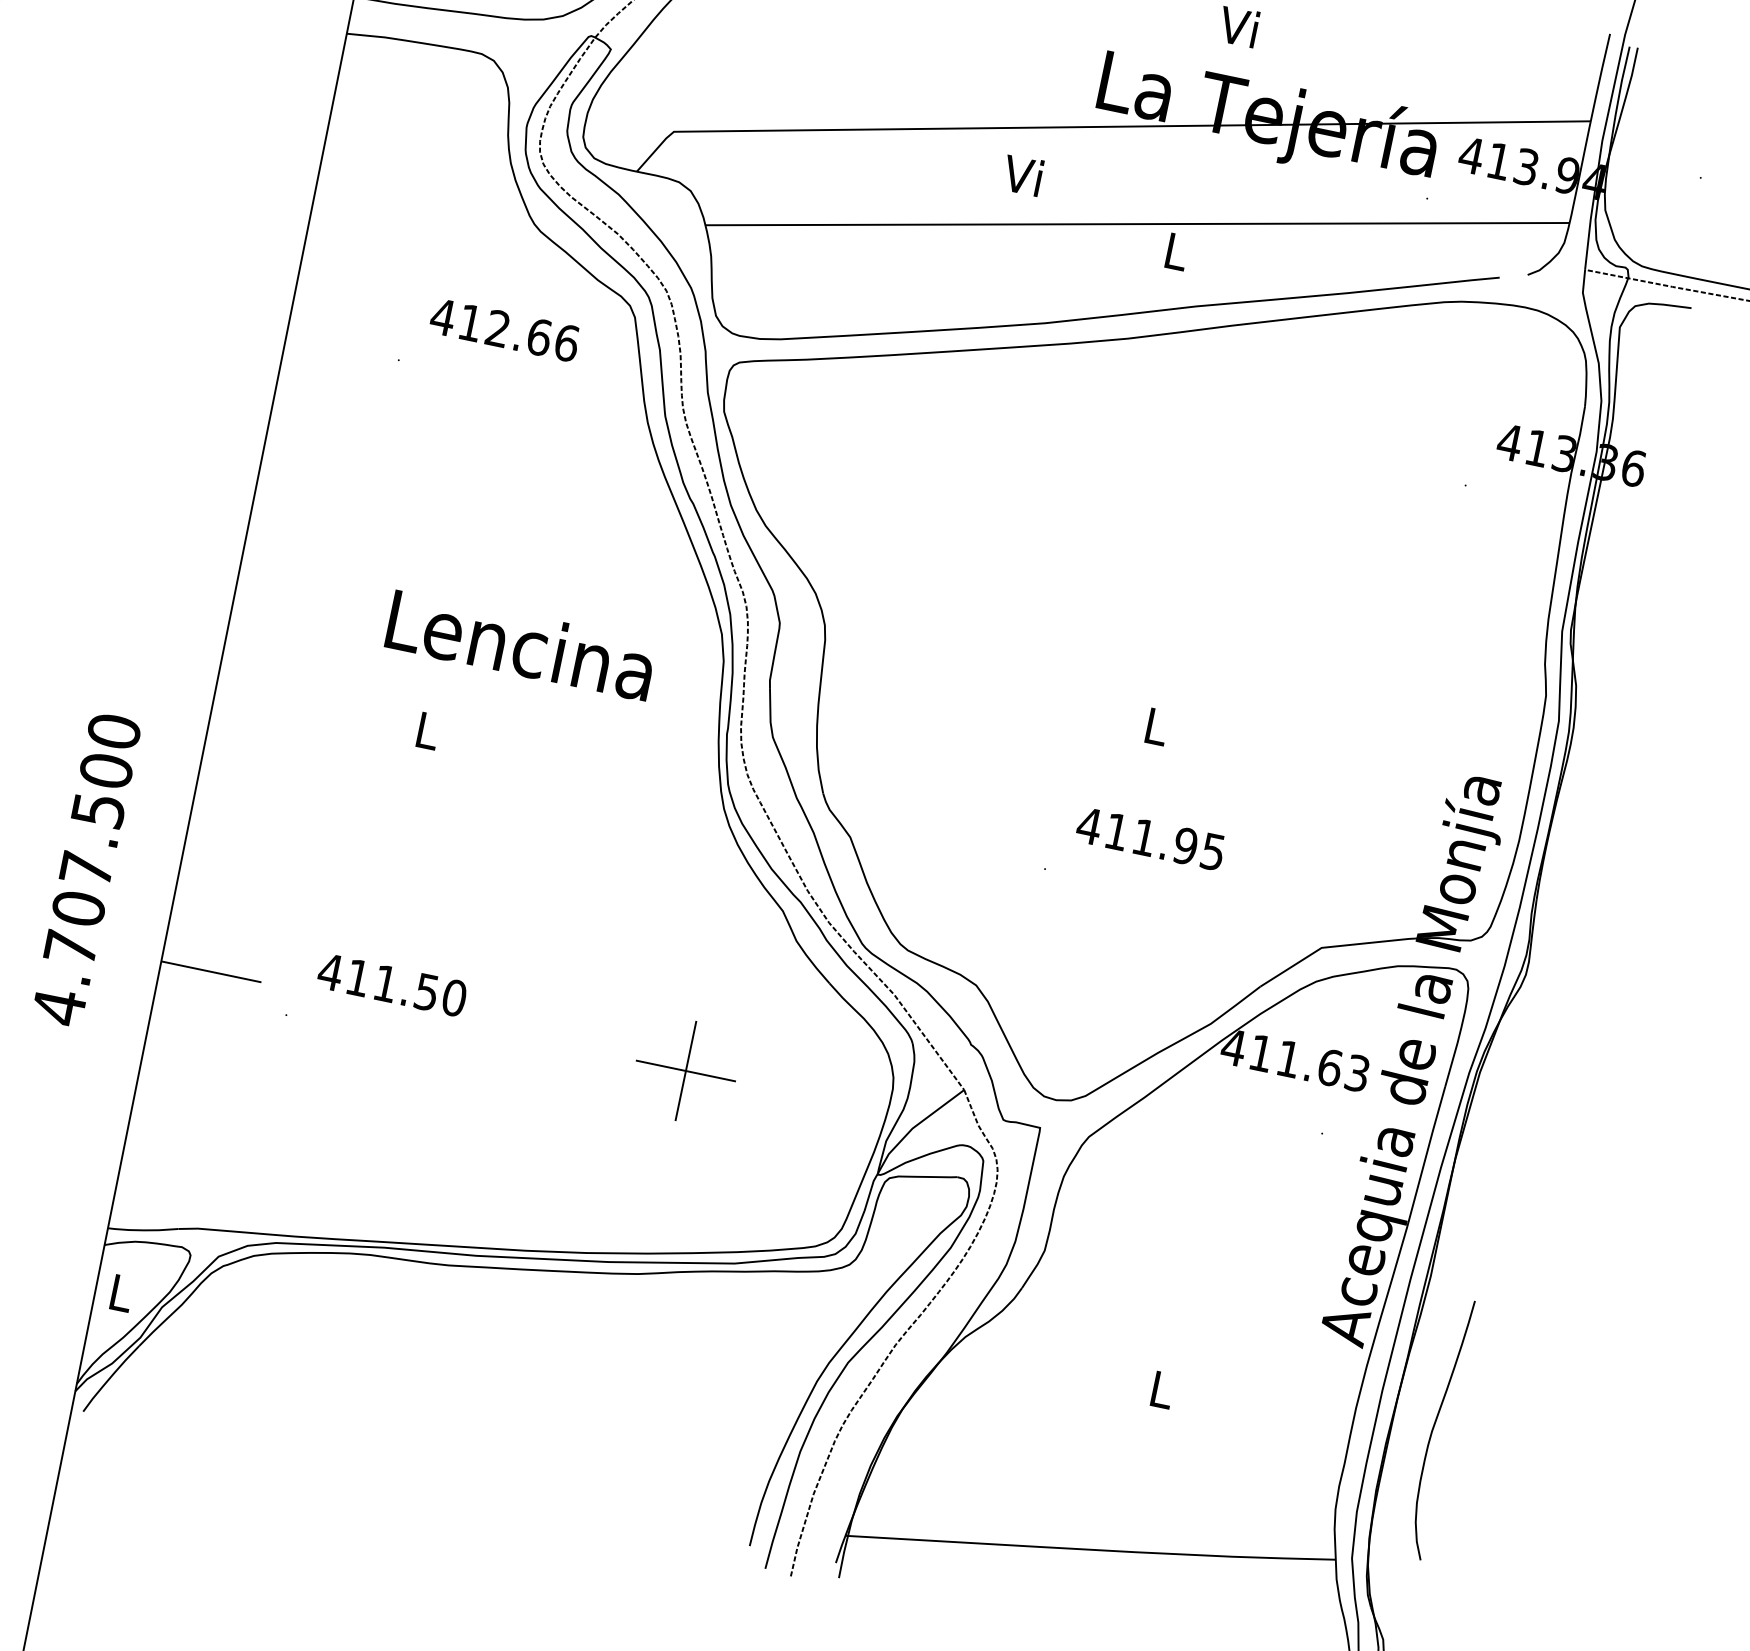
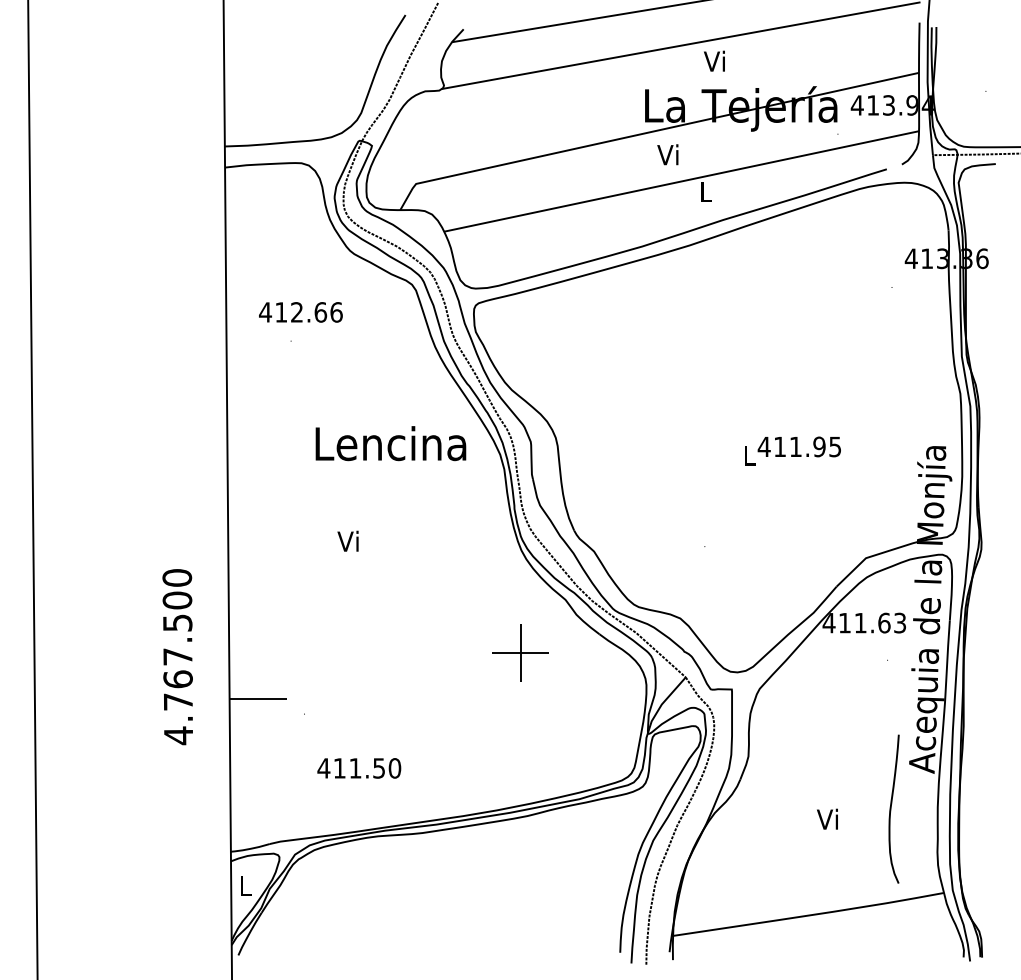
text: (1022, 174) -> (667, 154), moved
text: (504, 330) -> (300, 312), moved
text: (520, 644) -> (390, 443), moved
text: (424, 728) -> (347, 540), L -> Vi
text: (1149, 837) -> (798, 446), moved
text: (77, 908) -> (177, 679), 4.707.500 -> 4.767.500
text: (392, 985) -> (359, 768), moved
part: (685, 1070) -> (520, 652), moved
text: (1159, 1387) -> (827, 818), L -> Vi
curve: (1435, 1426) -> (891, 808), moved

